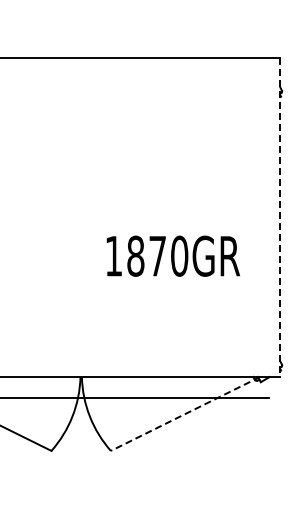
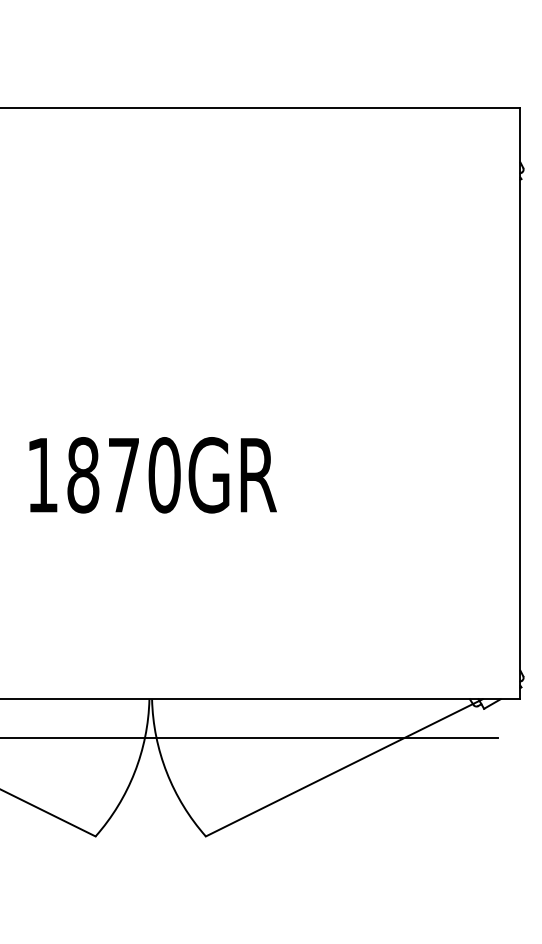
line: (280, 218) -> (520, 405), dashed -> solid
text: (172, 255) -> (151, 473), moved
line: (185, 414) -> (344, 768), dashed -> solid

